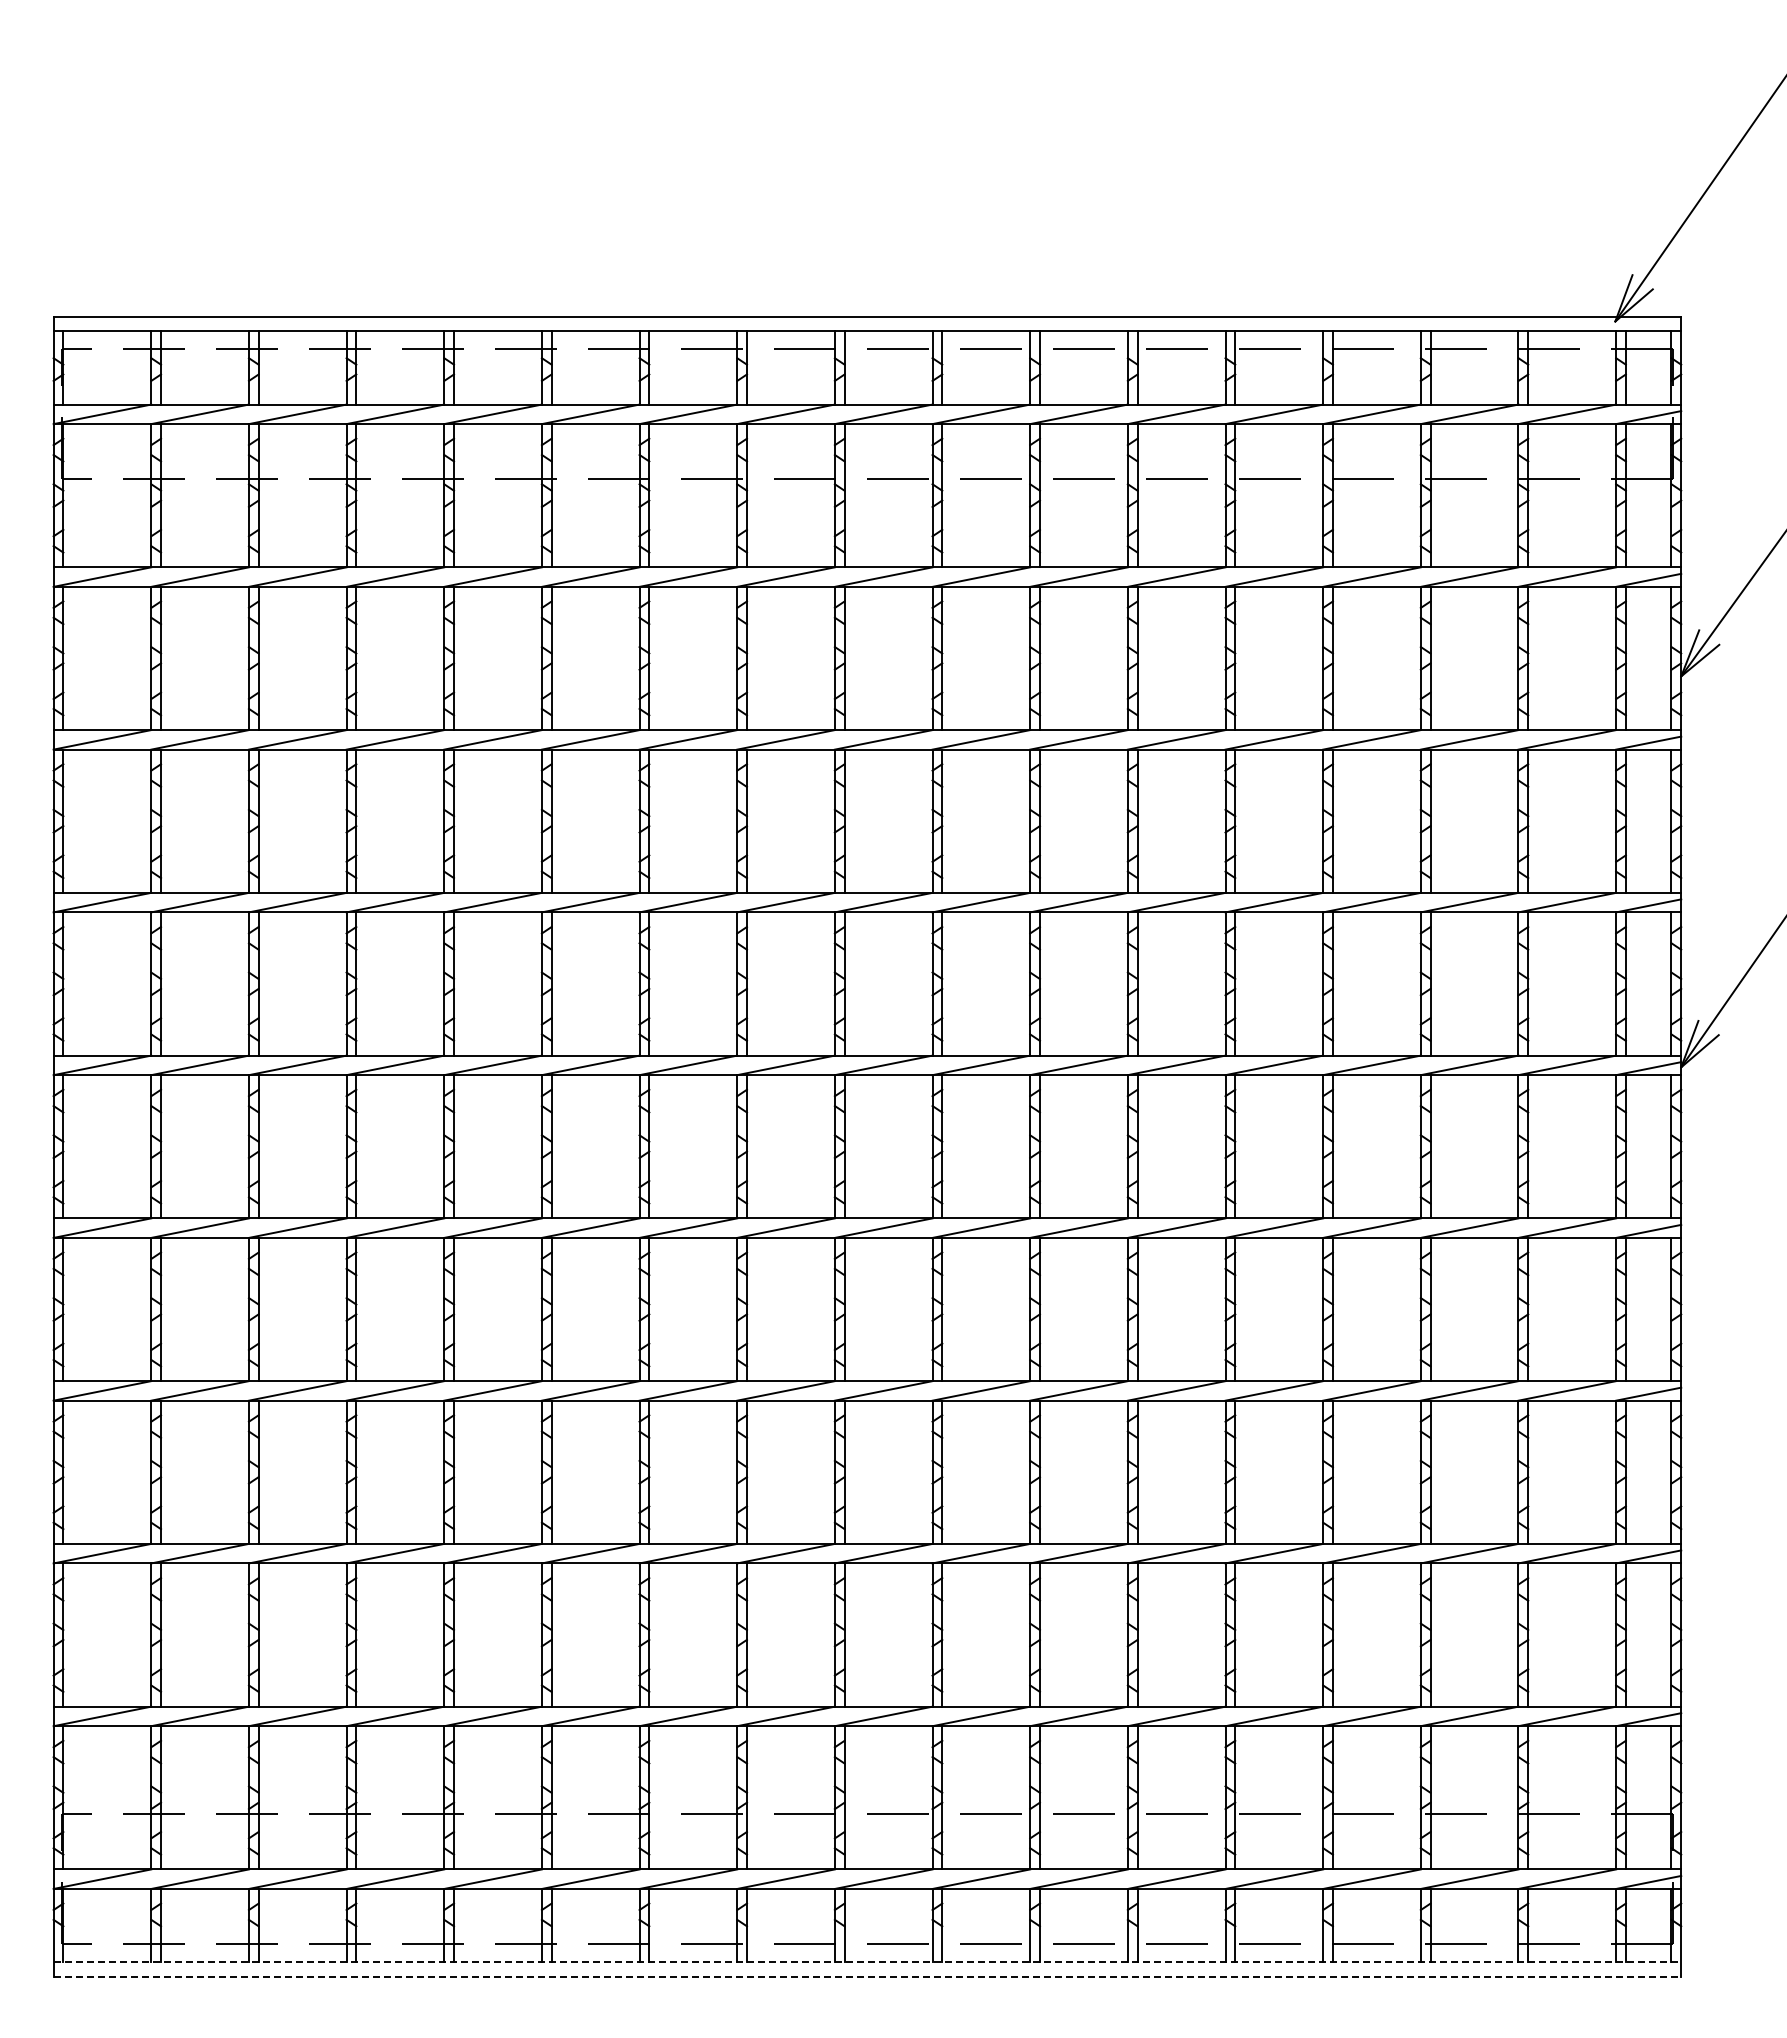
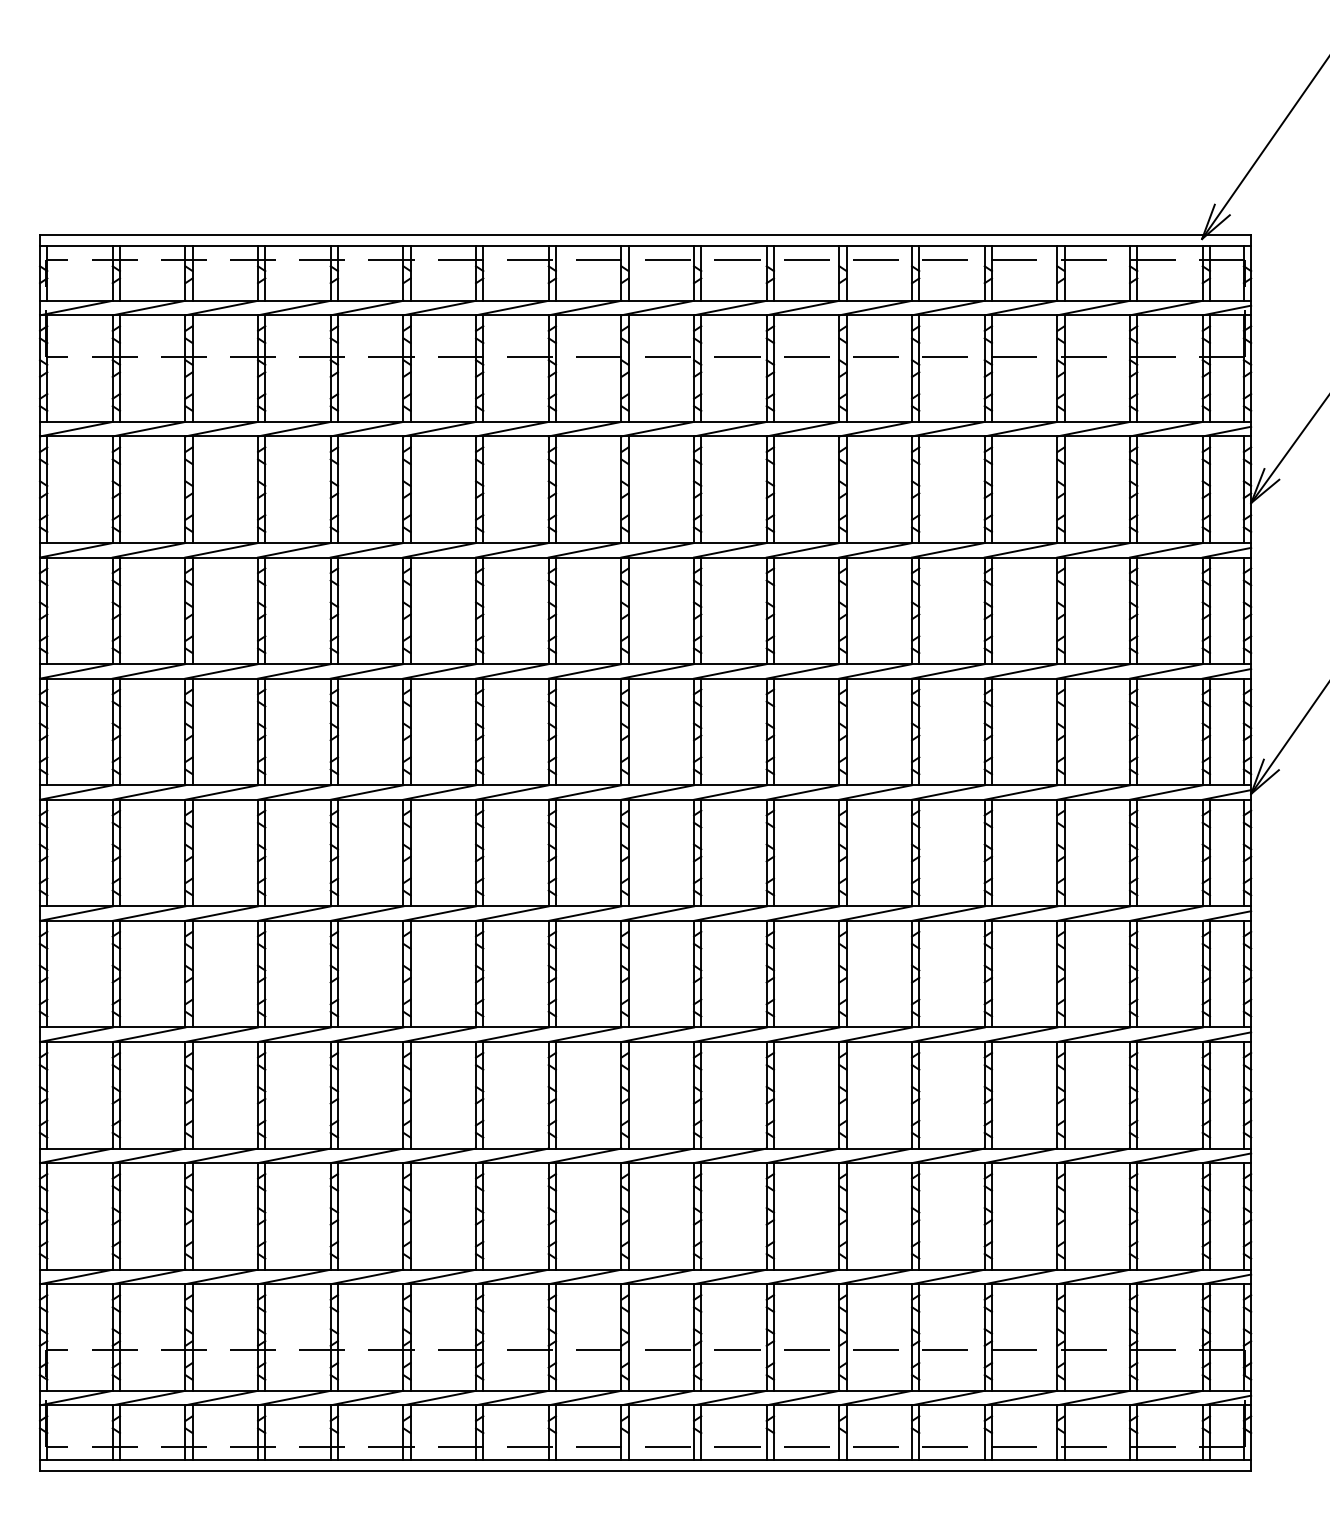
line: (867, 1962) -> (645, 1460), dashed -> solid
line: (867, 1976) -> (645, 1470), dashed -> solid

